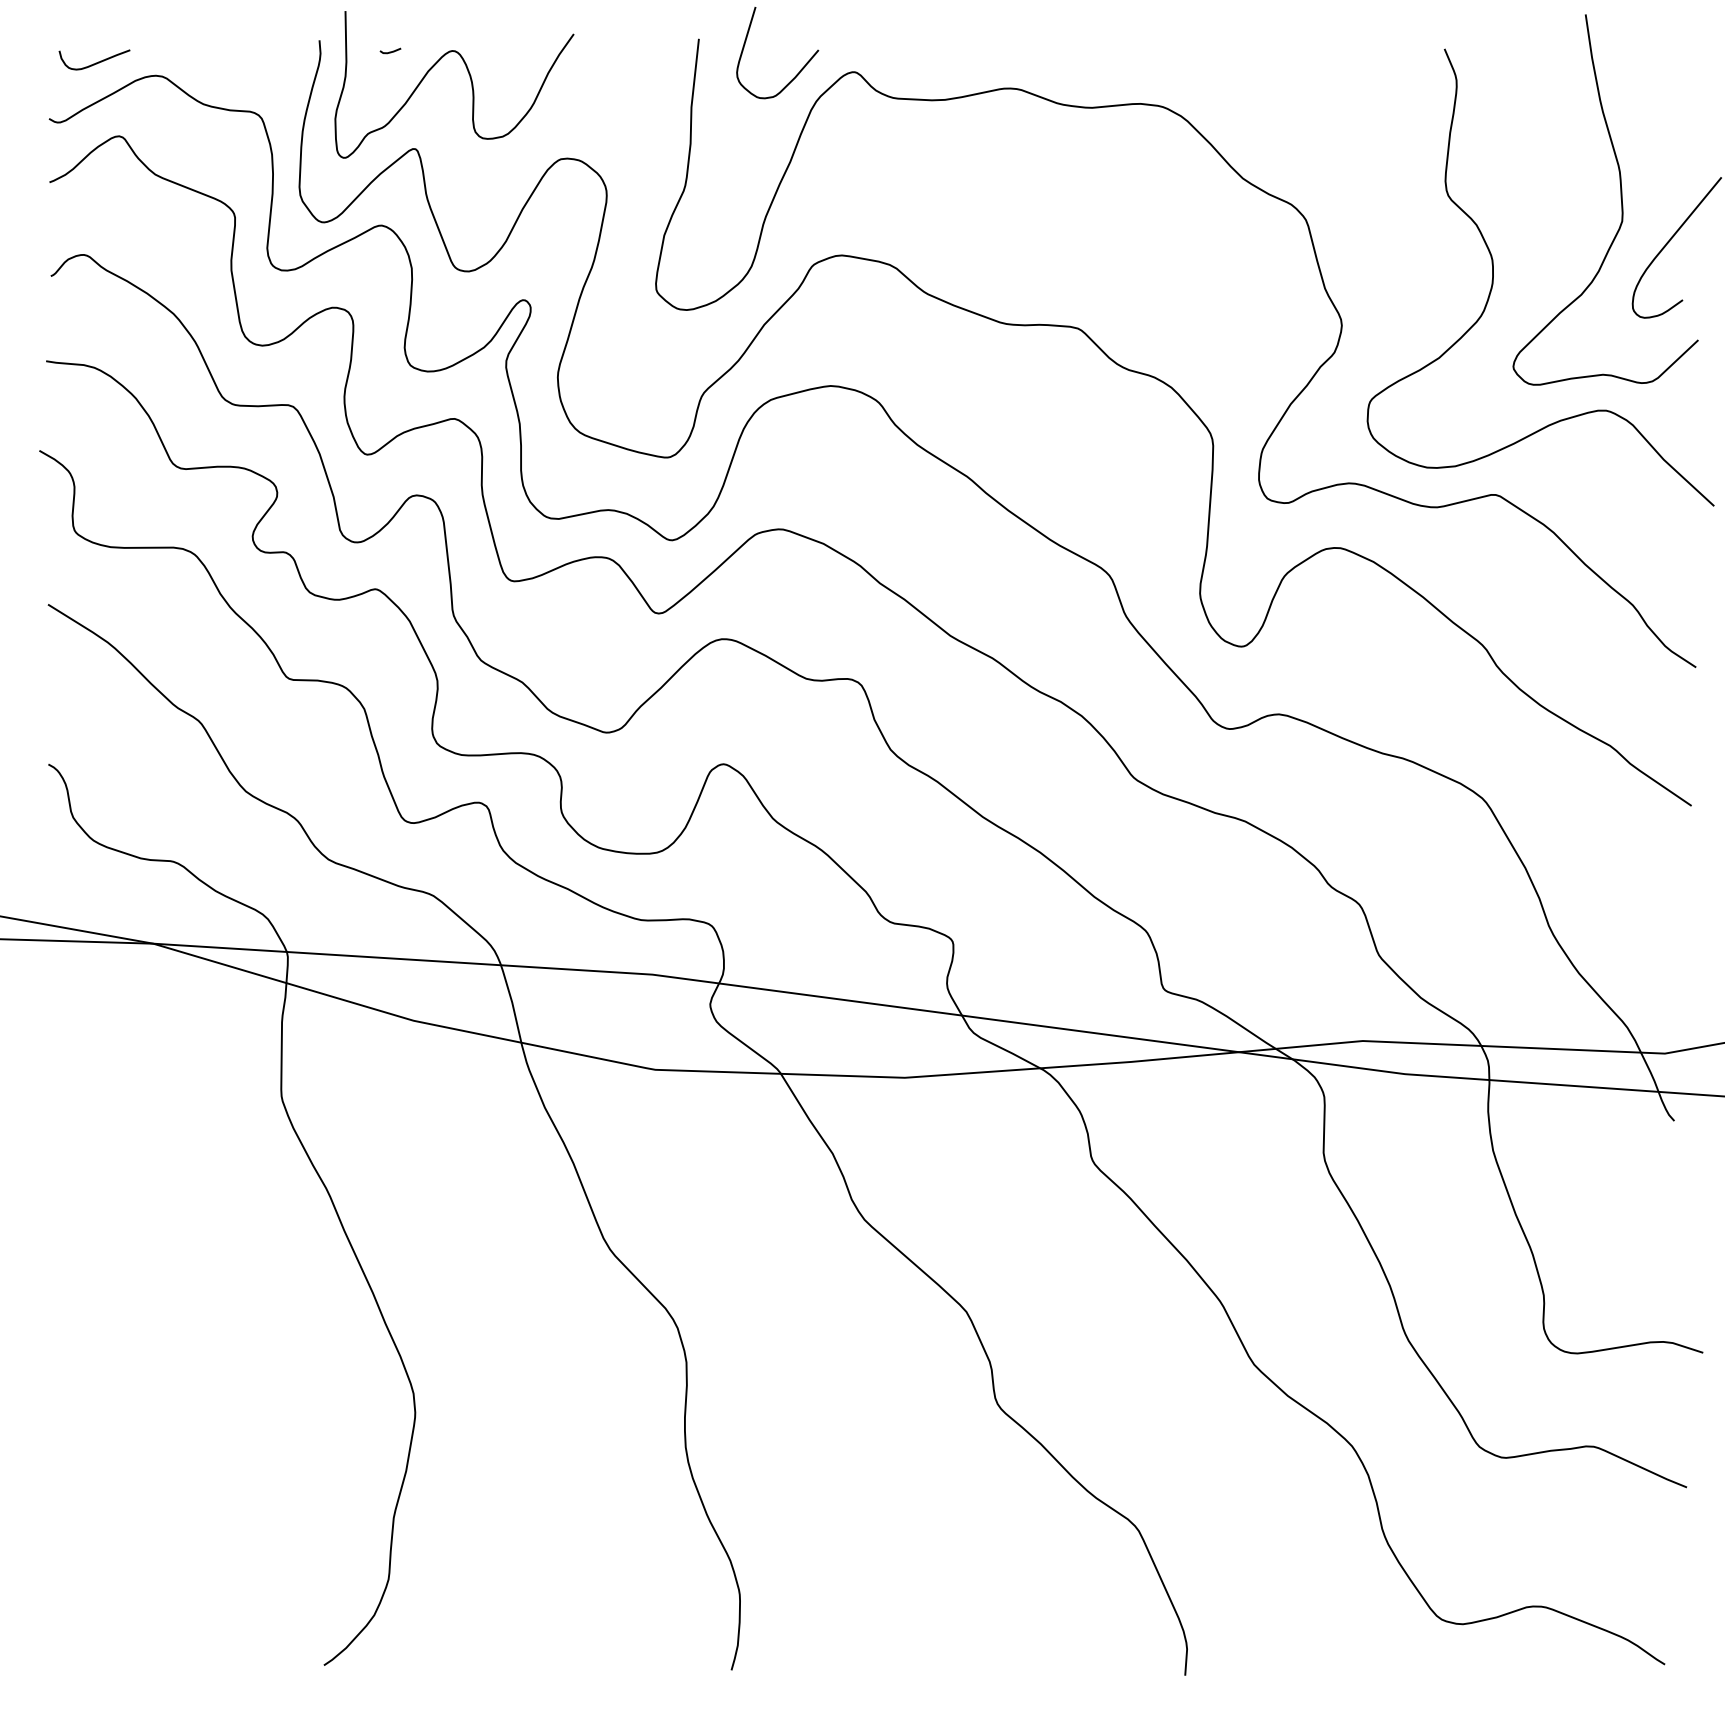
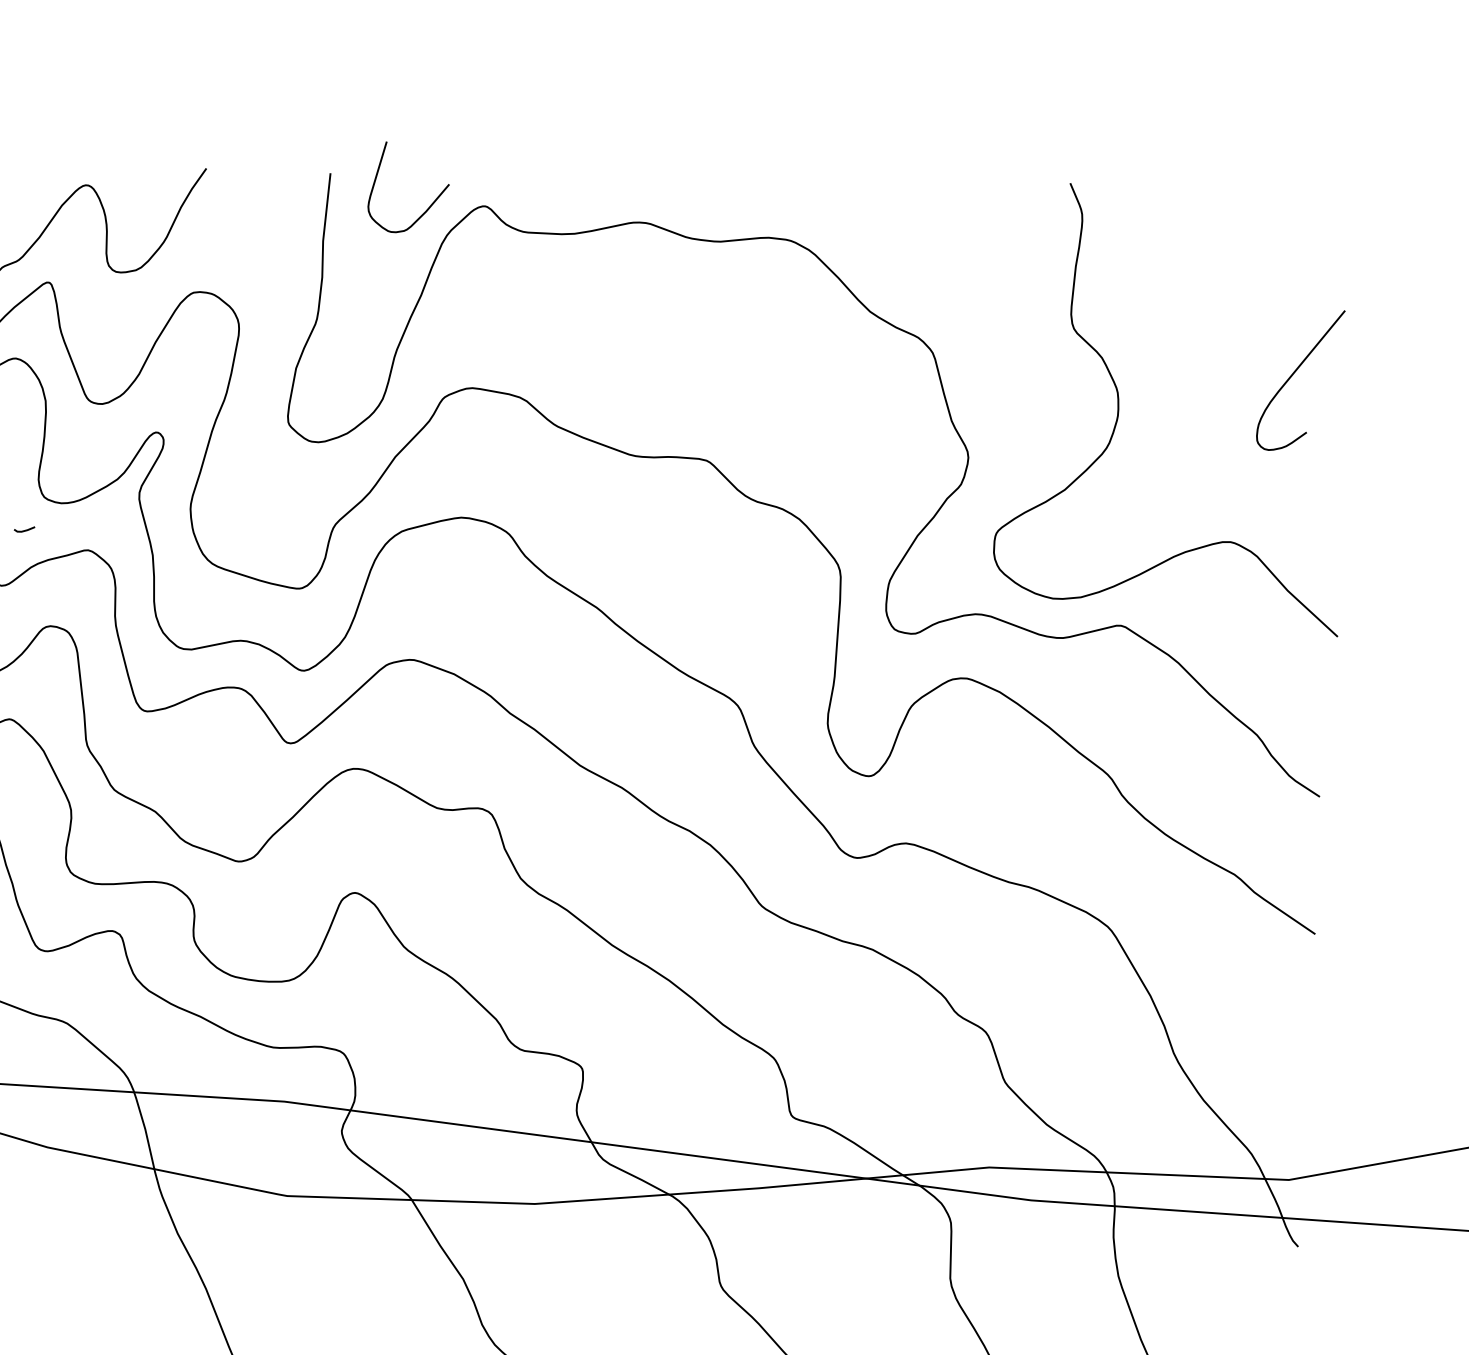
line: (390, 51) -> (24, 530), moved
curve: (1620, 198) -> (1244, 331), removed

